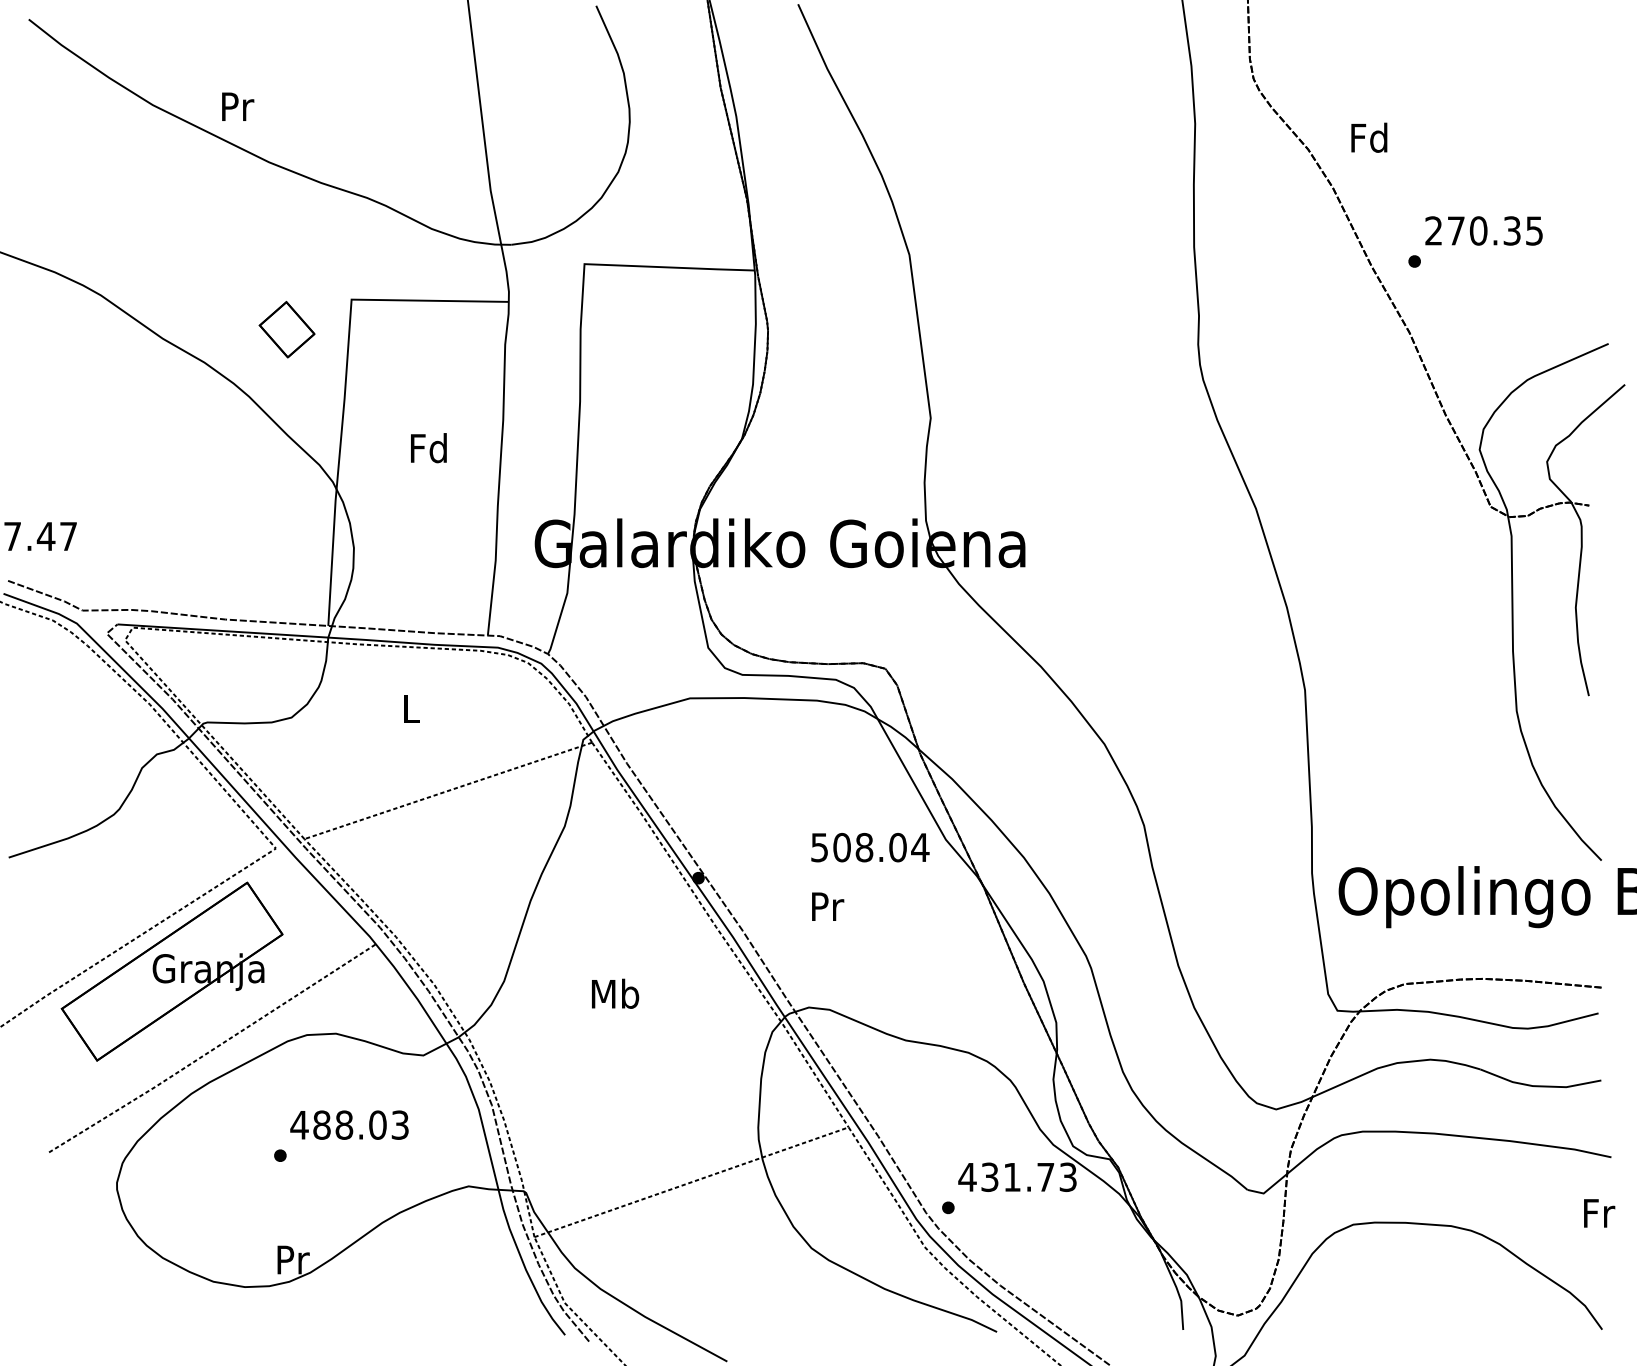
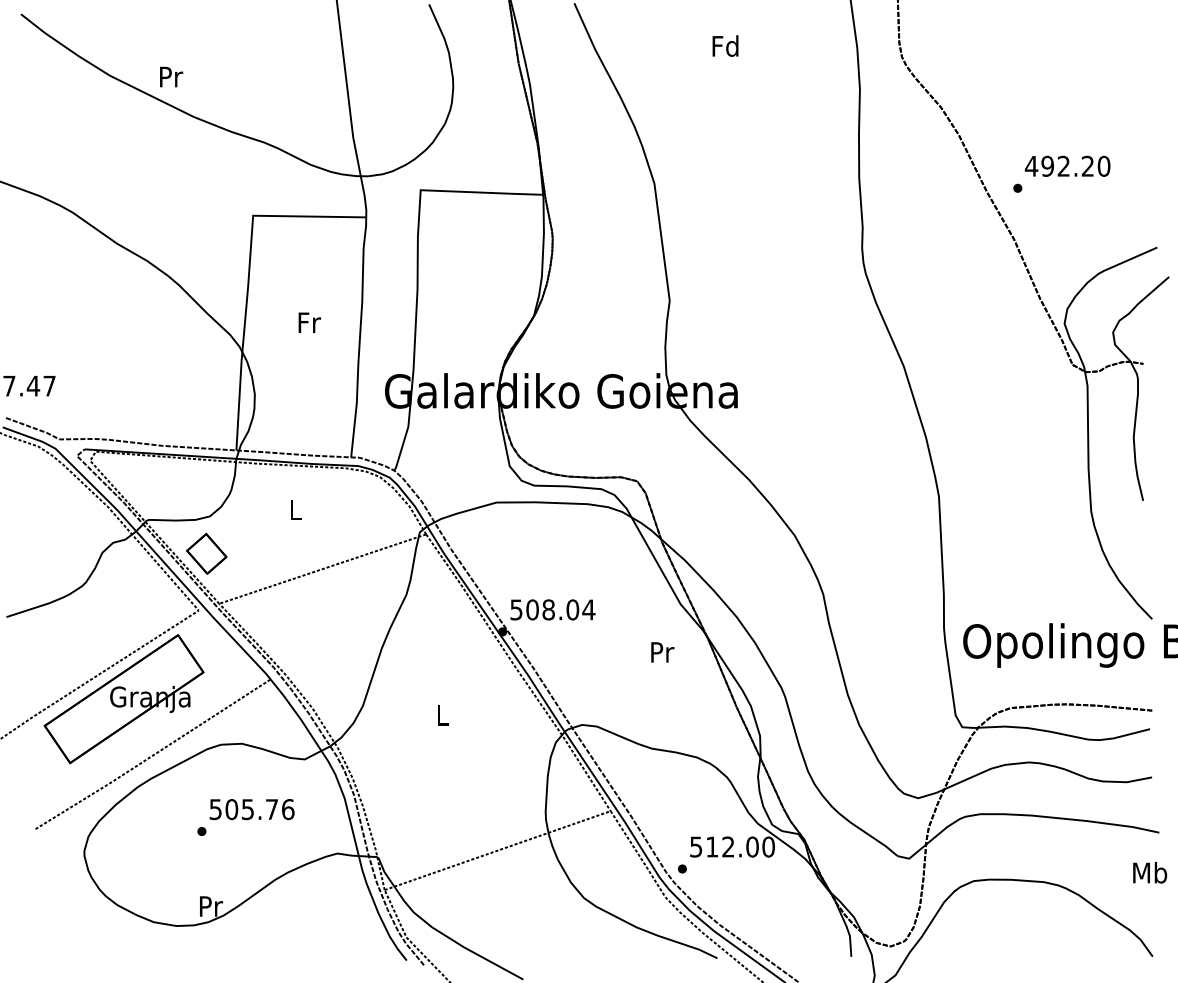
text: (1369, 137) -> (725, 45), moved
text: (1483, 230) -> (1067, 166), 270.35 -> 492.20
part: (286, 329) -> (206, 553), moved
text: (428, 448) -> (308, 322), Fd -> Fr
text: (870, 847) -> (553, 609), moved
text: (828, 906) -> (663, 652), moved
text: (615, 993) -> (442, 714), Mb -> L
text: (349, 1124) -> (251, 809), 488.03 -> 505.76
text: (1017, 1177) -> (732, 847), 431.73 -> 512.00
text: (1598, 1213) -> (1150, 873), Fr -> Mb

